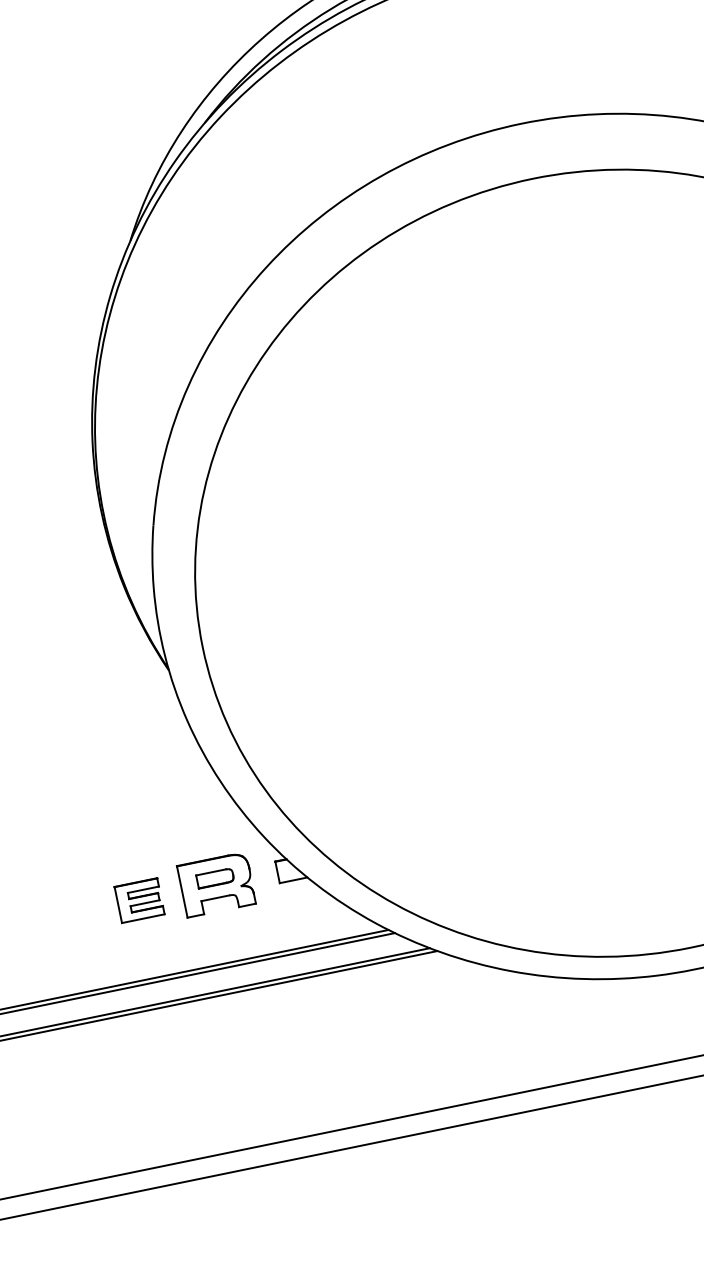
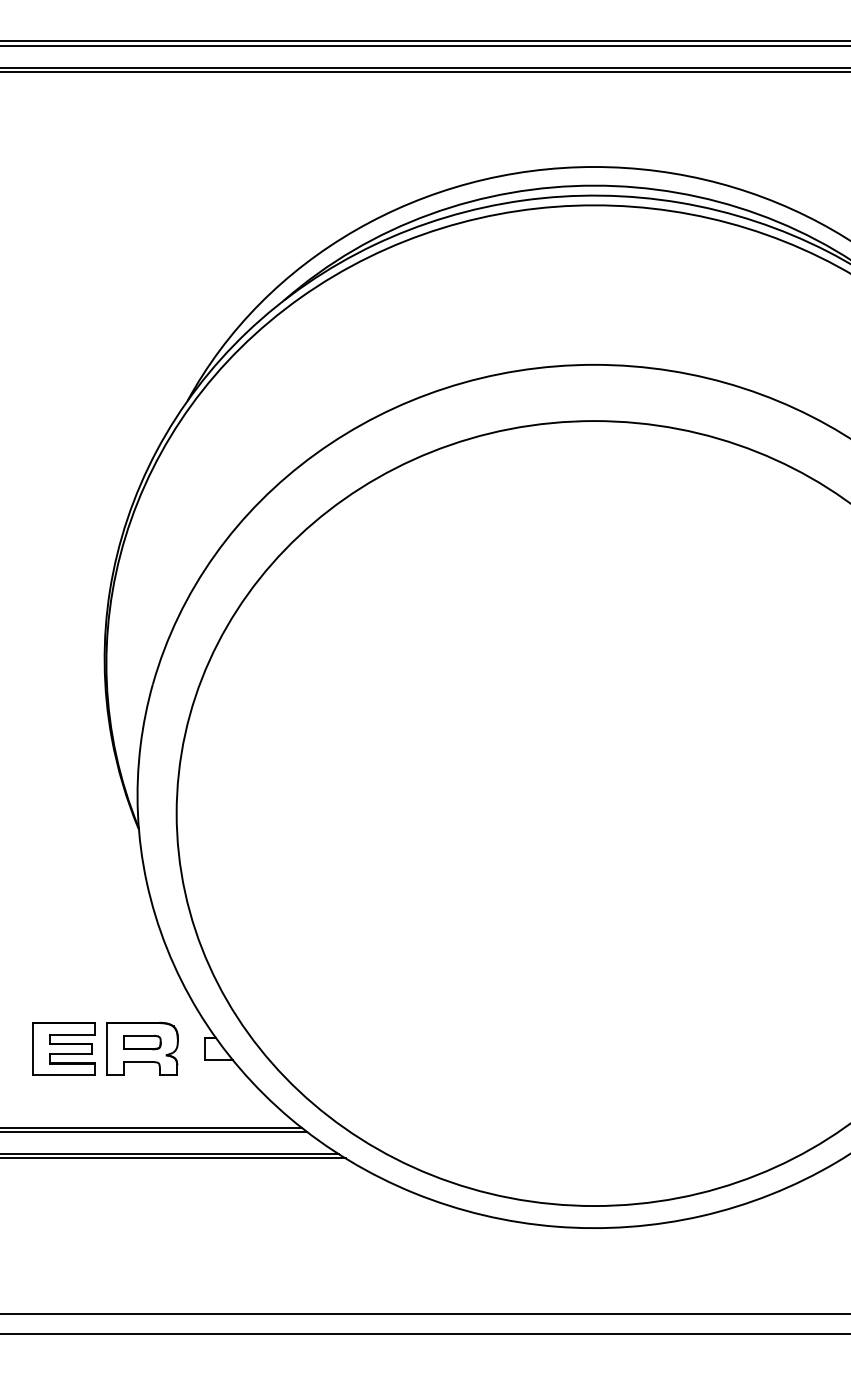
part: (139, 900) -> (63, 1048), size x1.43

